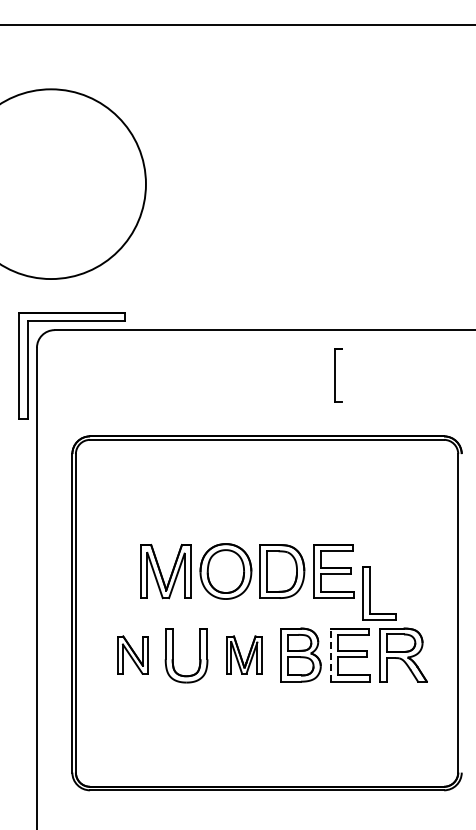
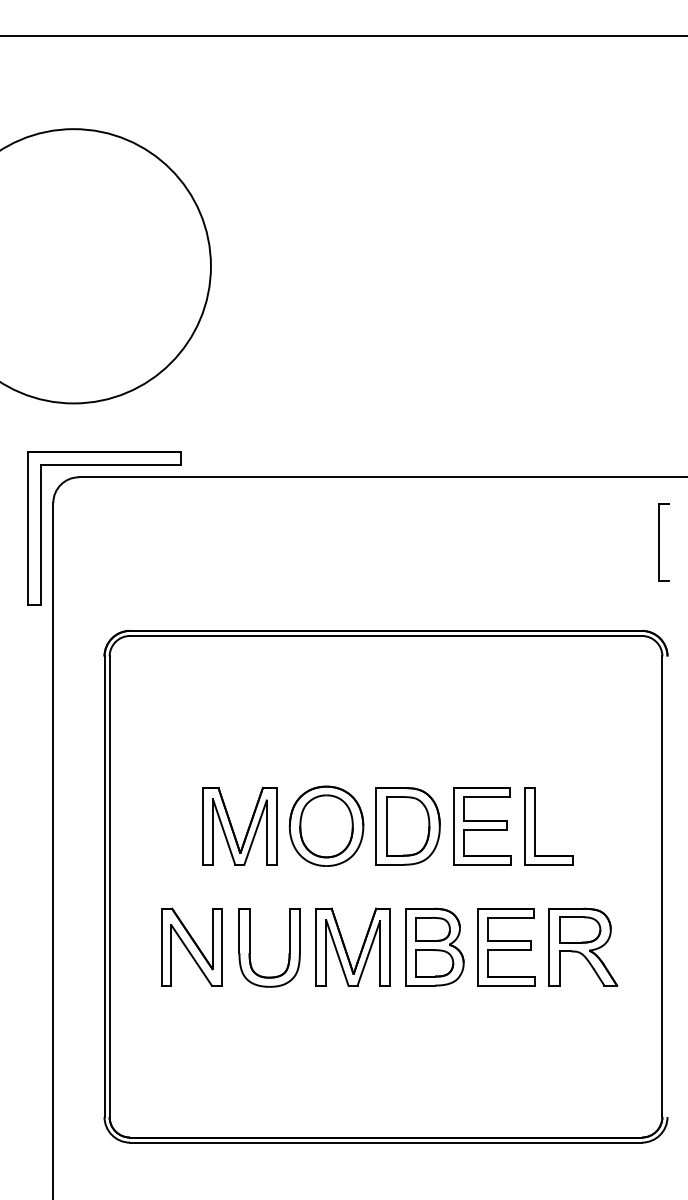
part: (338, 375) -> (664, 542), moved
part: (370, 593) -> (535, 826), moved
part: (132, 654) -> (191, 946), size x1.43
part: (244, 654) -> (353, 946), size x1.43
line: (330, 655) -> (477, 947), dashed -> solid

